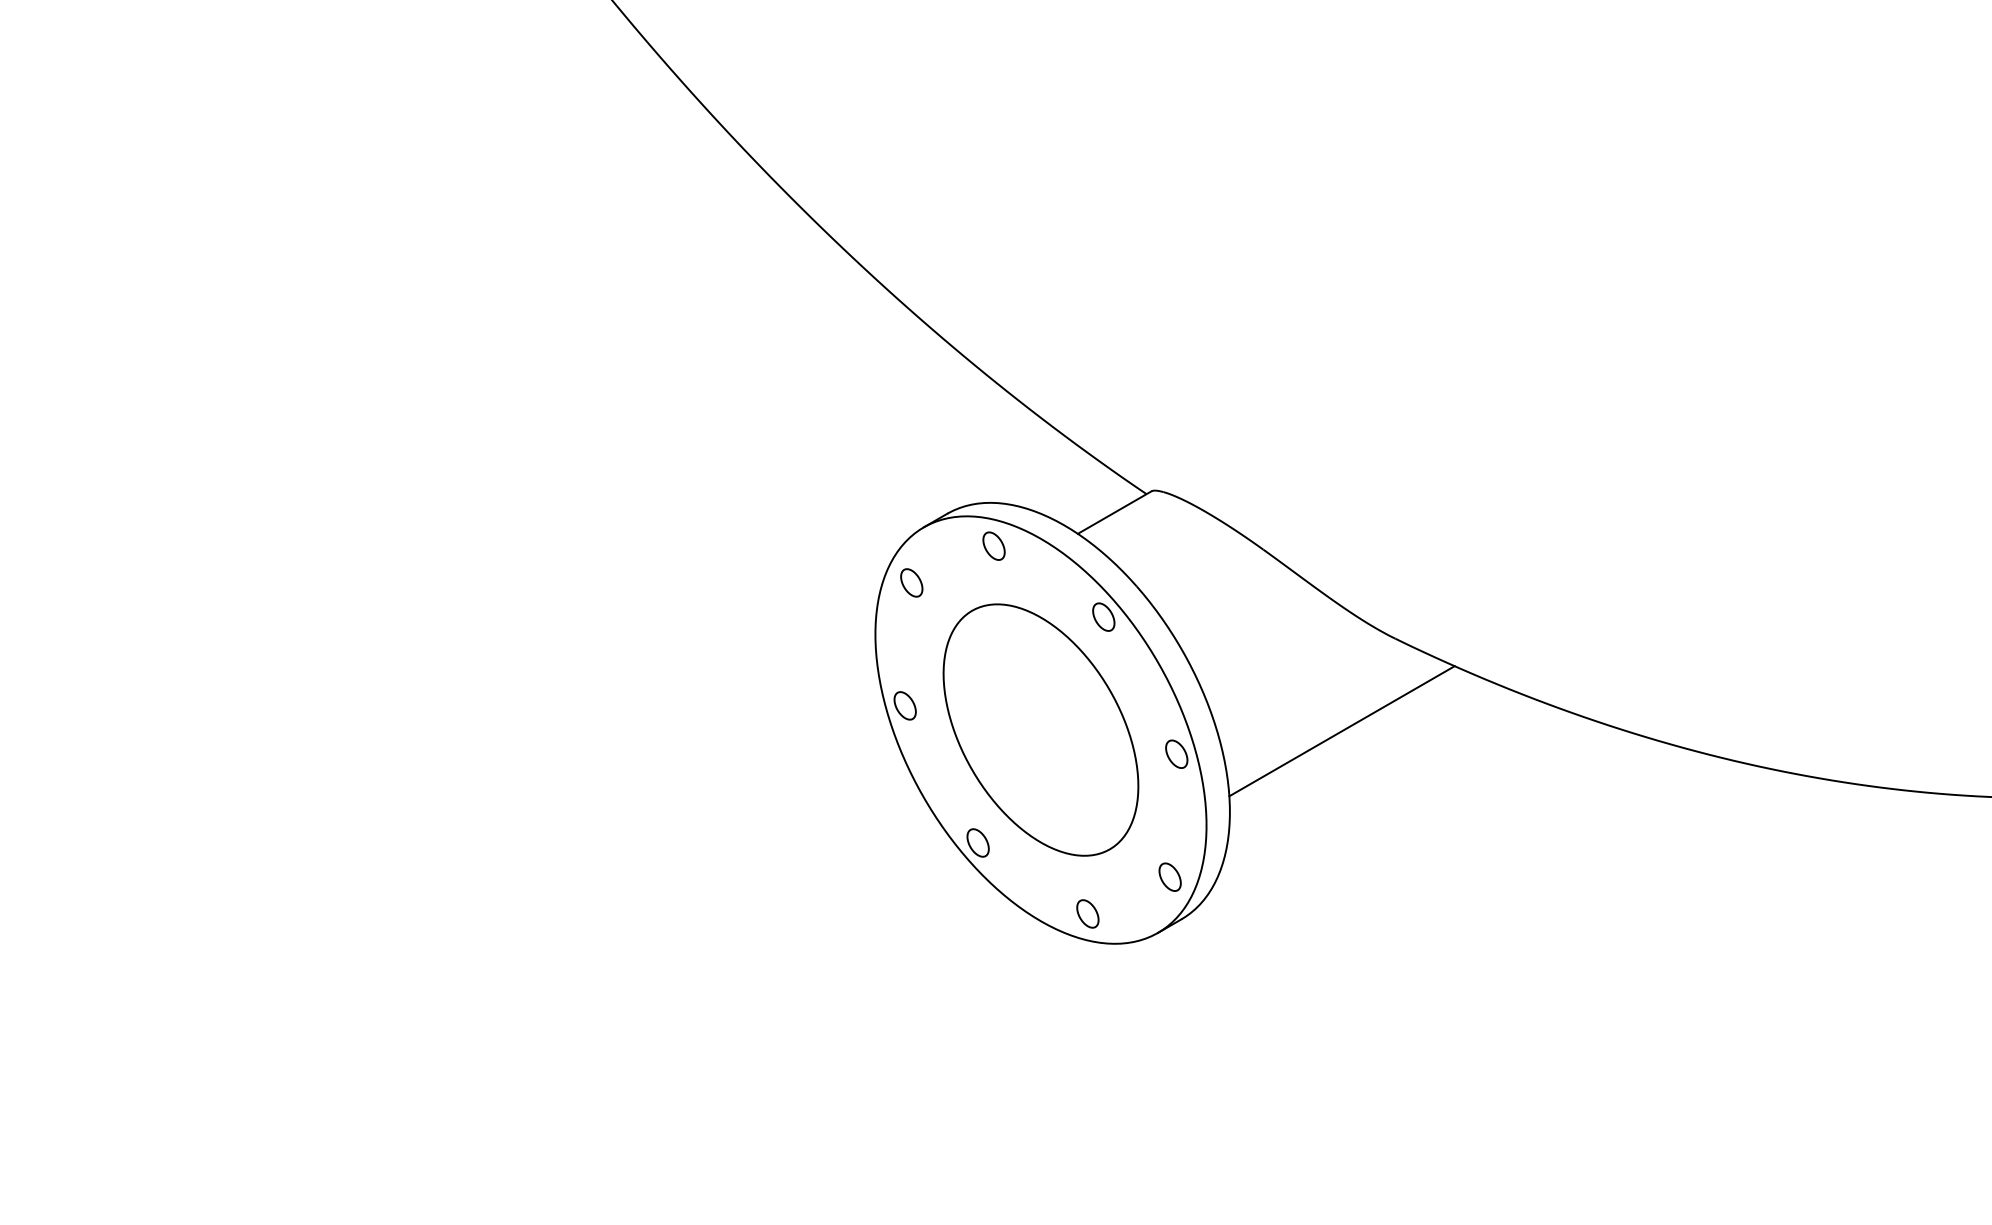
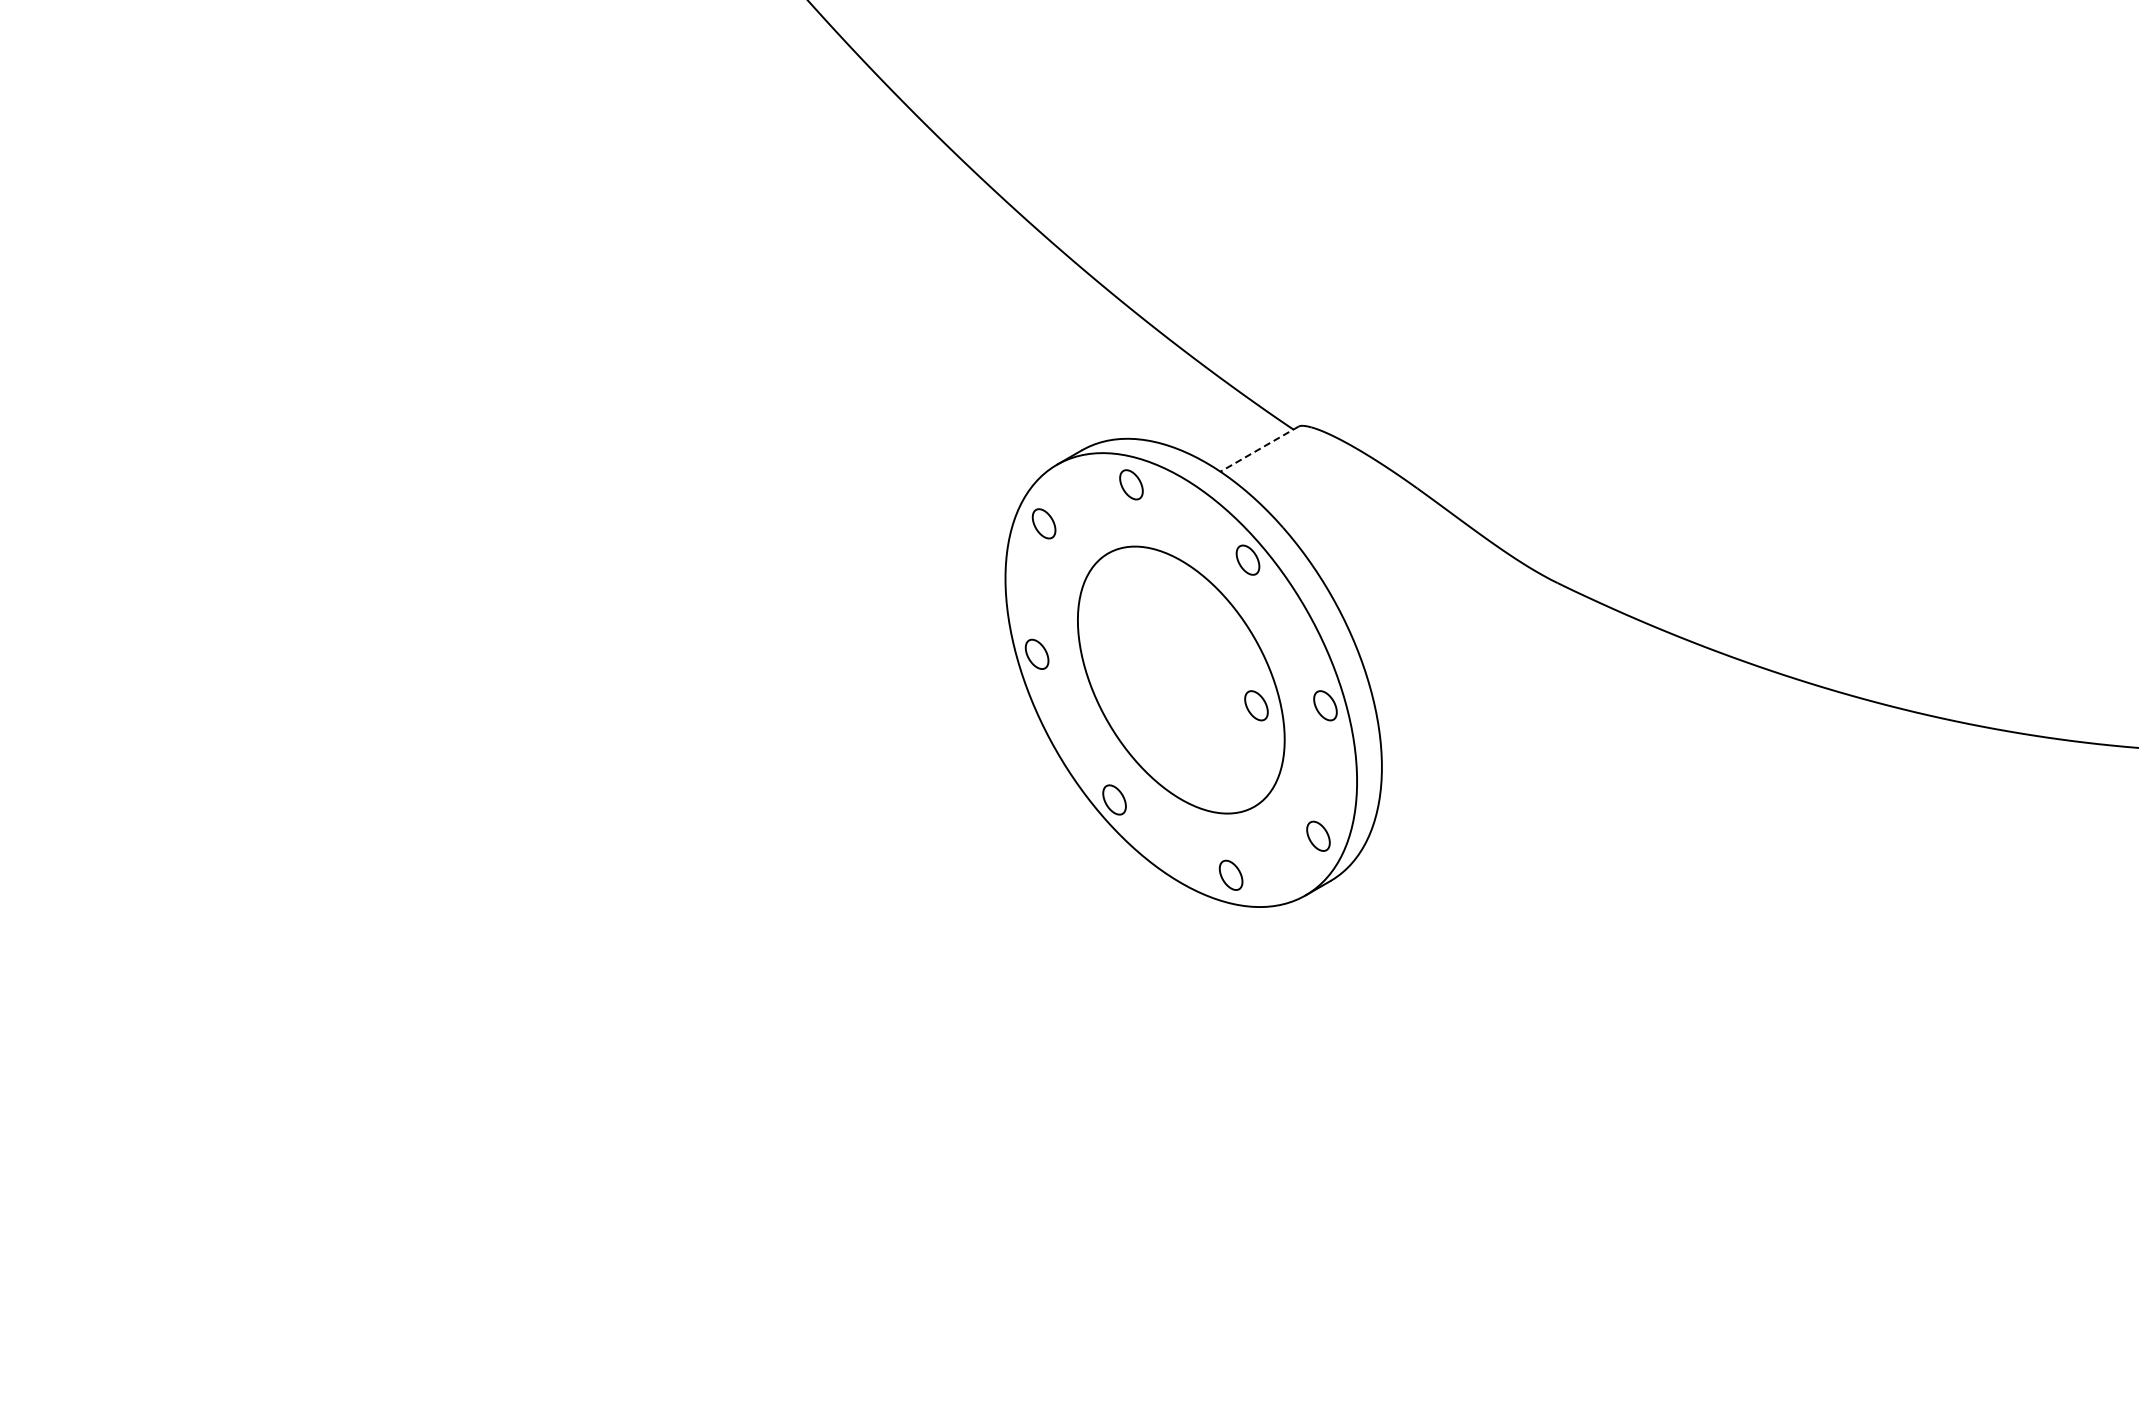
line: (1114, 512) -> (1259, 449), solid -> dashed
line: (1341, 731) -> (1500, 681), removed
part: (1111, 754) -> (1256, 705), added

